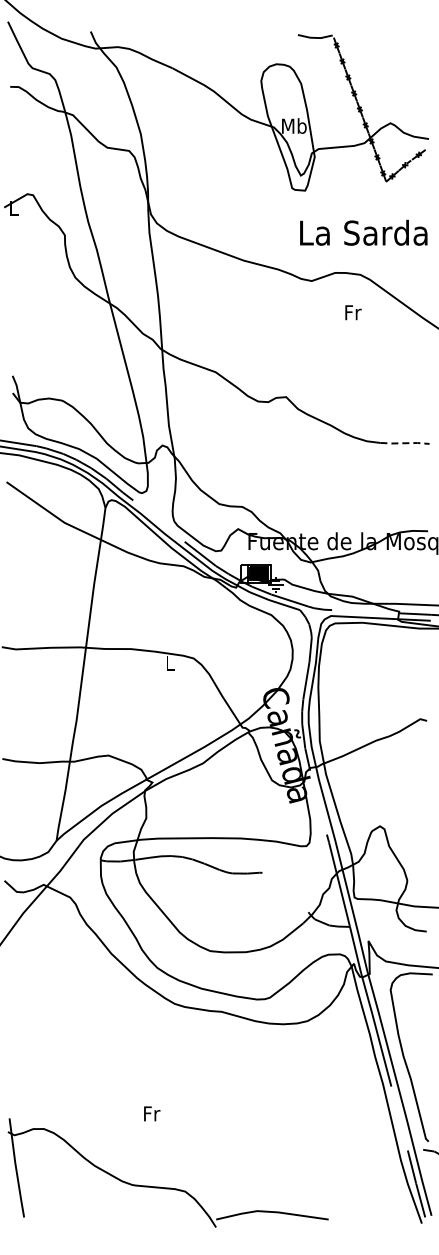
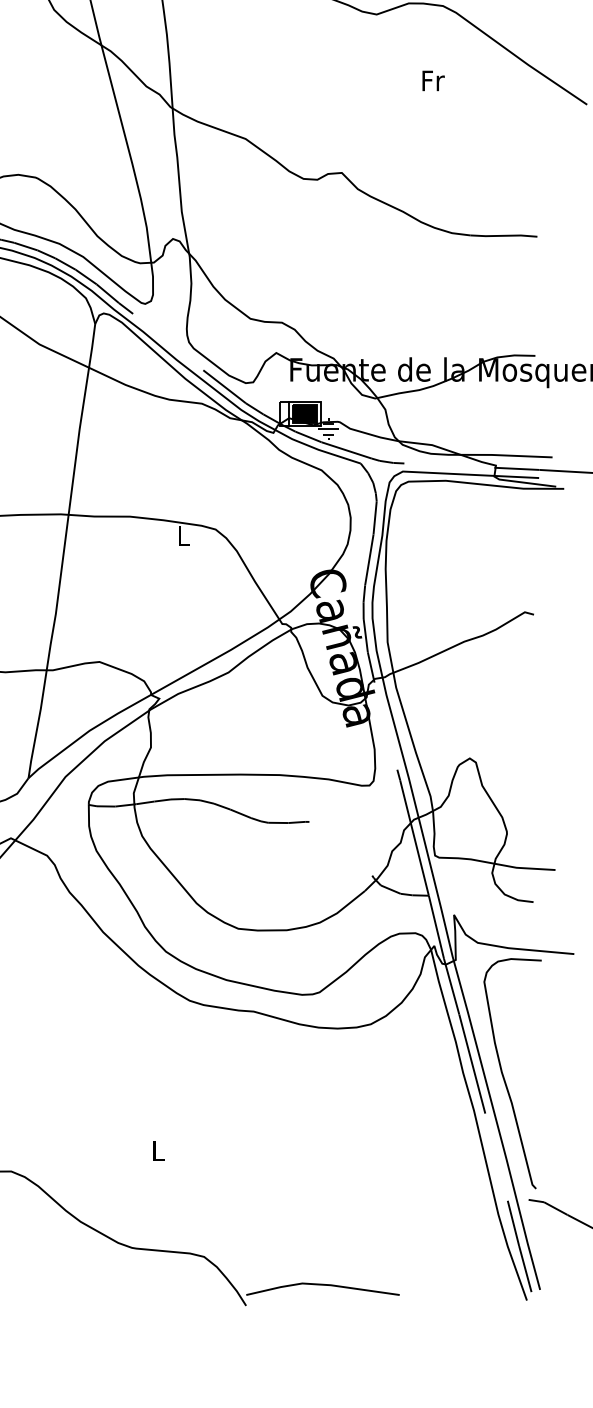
text: (353, 312) -> (433, 80), moved
line: (405, 443) -> (504, 236), dashed -> solid
text: (152, 1113) -> (159, 1150), Fr -> L

